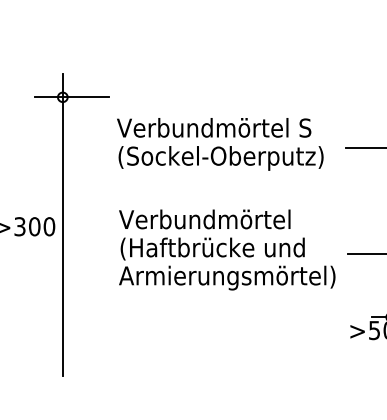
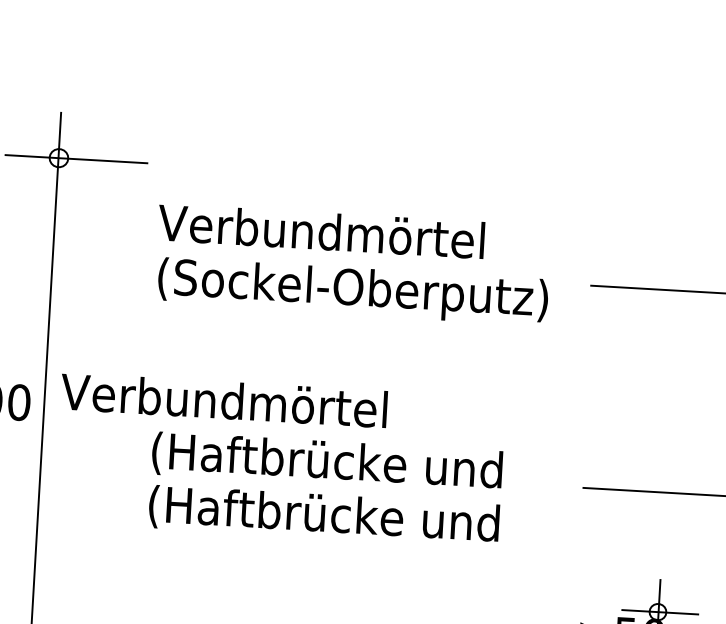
text: (305, 127) -> (516, 242), Verbundmörtel S -> Verbundmörtel
text: (204, 219) -> (223, 400), moved
text: (227, 277) -> (352, 518), Armierungsmörtel) -> (Haftbrücke und

